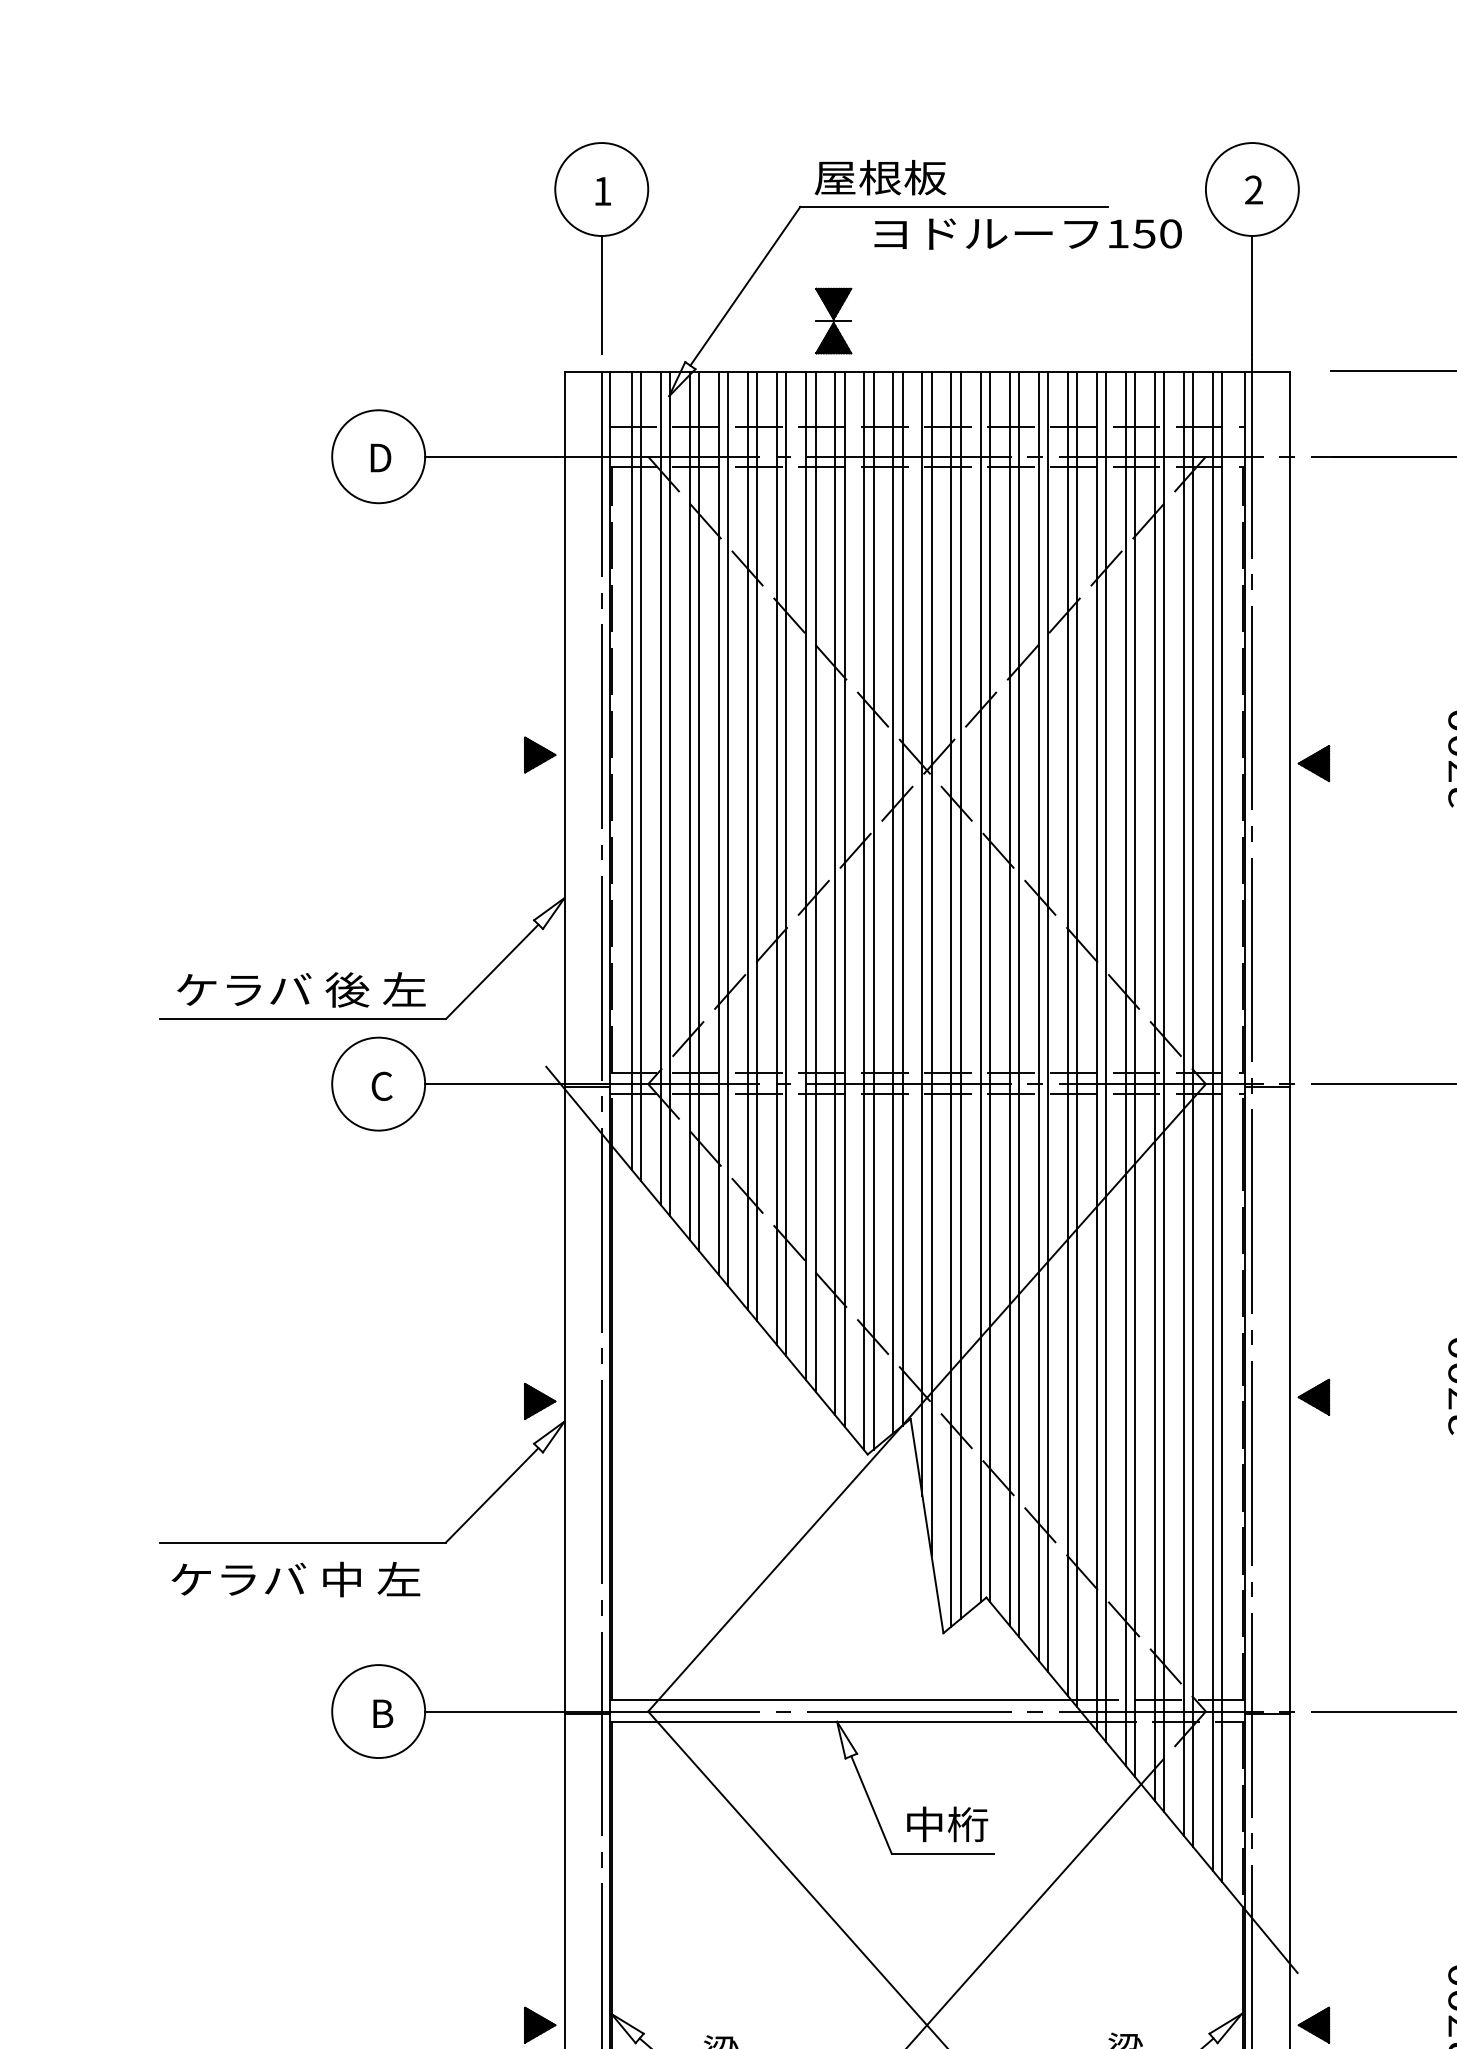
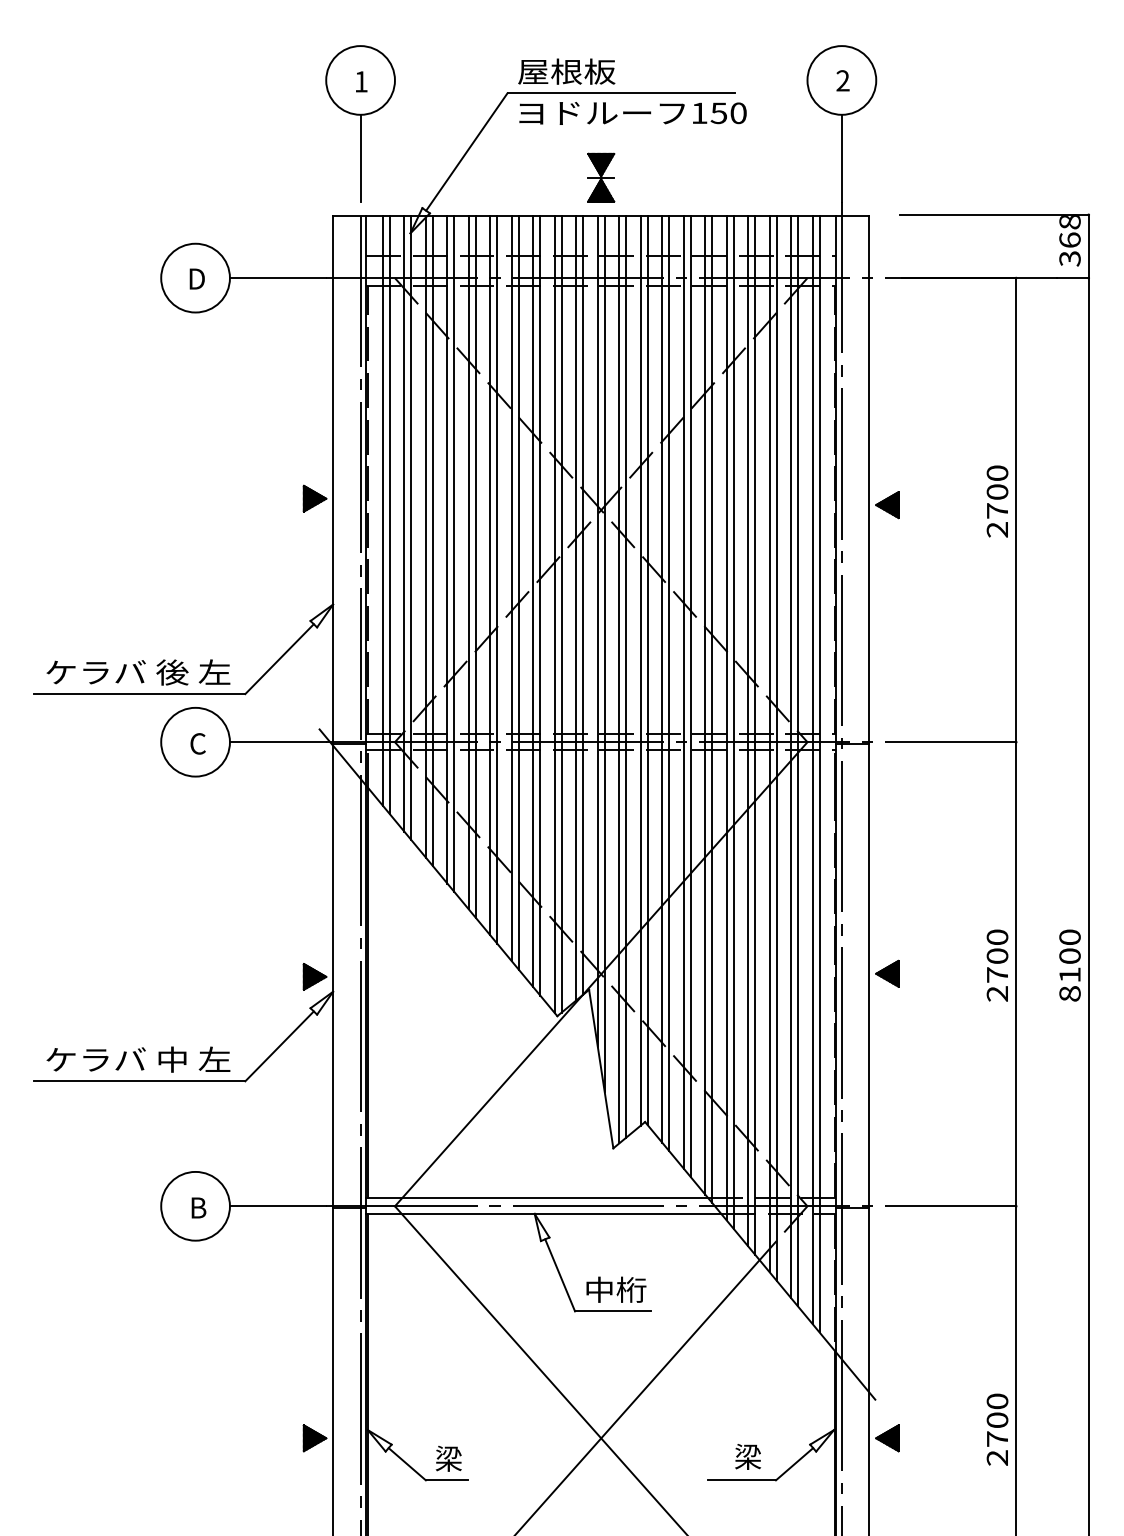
text: (1027, 234) -> (632, 113), moved
part: (834, 320) -> (601, 177), moved
text: (296, 1579) -> (138, 1059), moved

